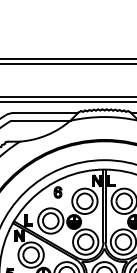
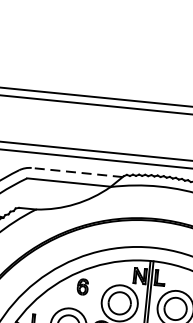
line: (45, 112) -> (76, 171), solid -> dashed

